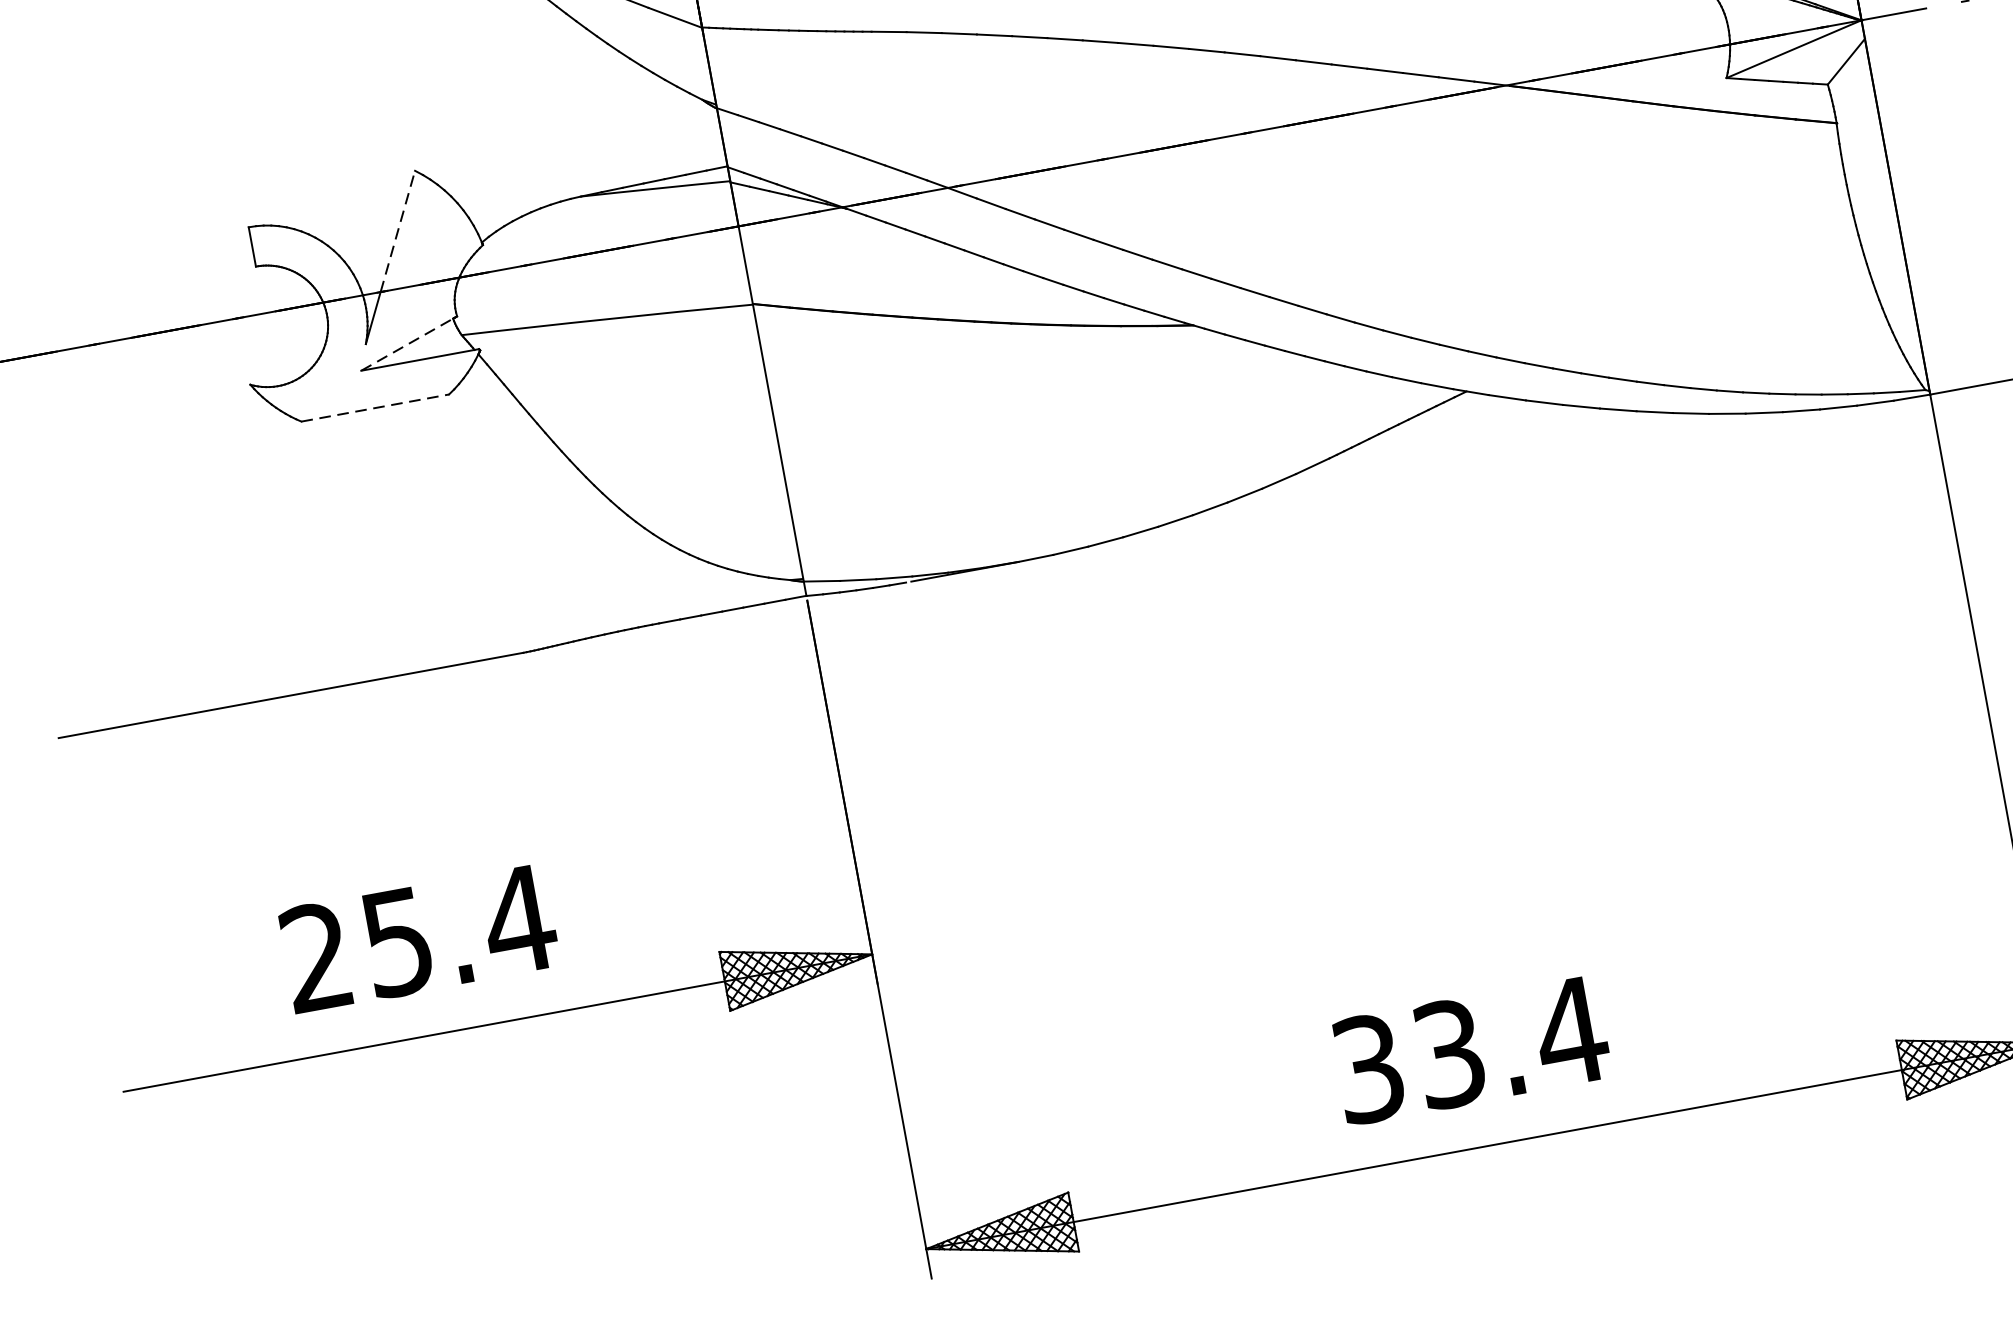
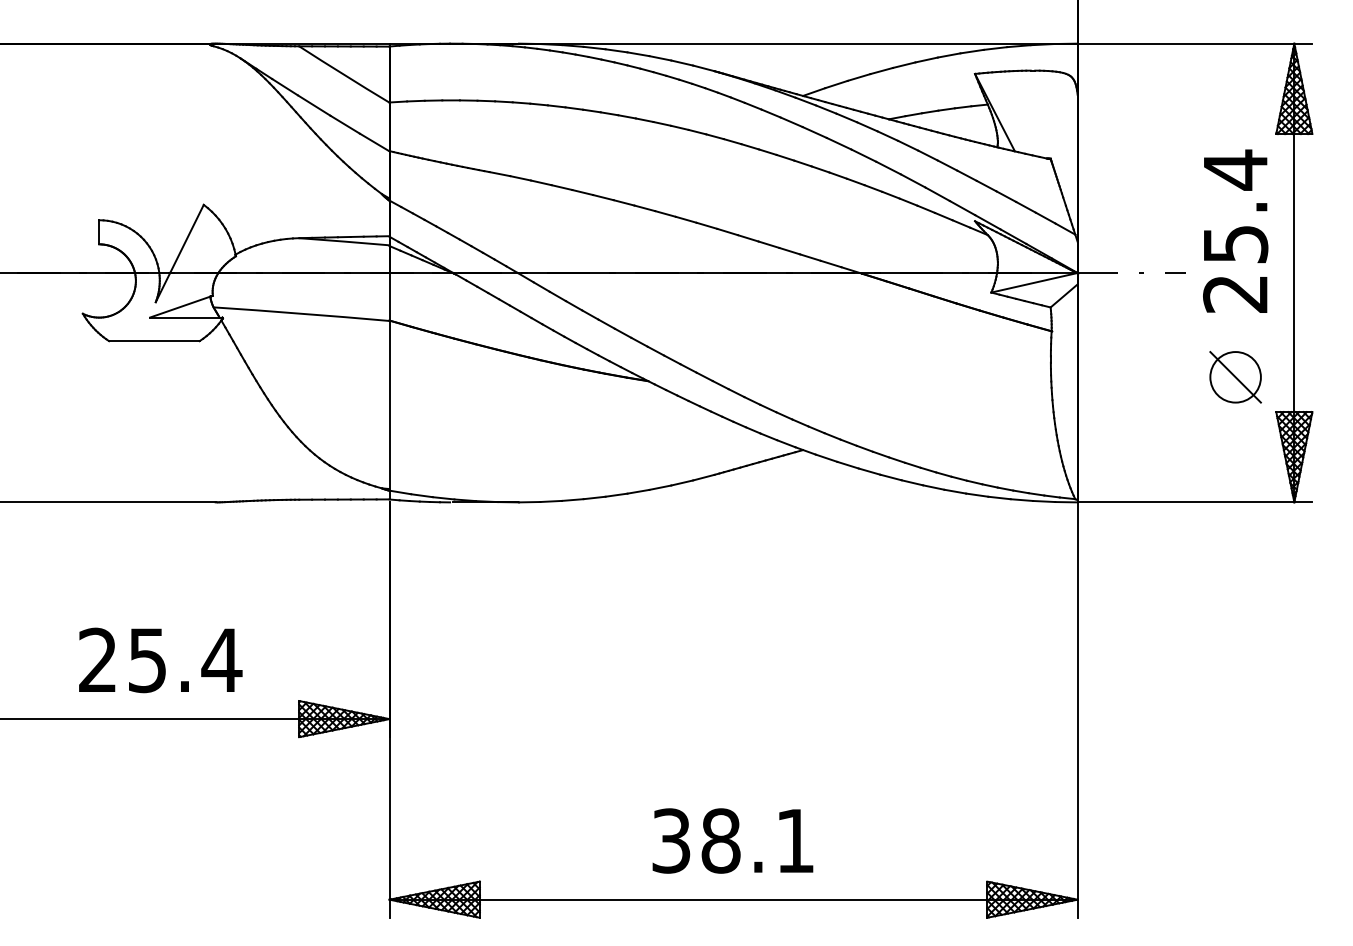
line: (396, 230) -> (186, 238), dashed -> solid
line: (407, 345) -> (180, 307), dashed -> solid
line: (375, 408) -> (154, 341), dashed -> solid
text: (418, 938) -> (160, 660), moved
text: (1510, 1041) -> (758, 840), 33.4 -> 38.1

